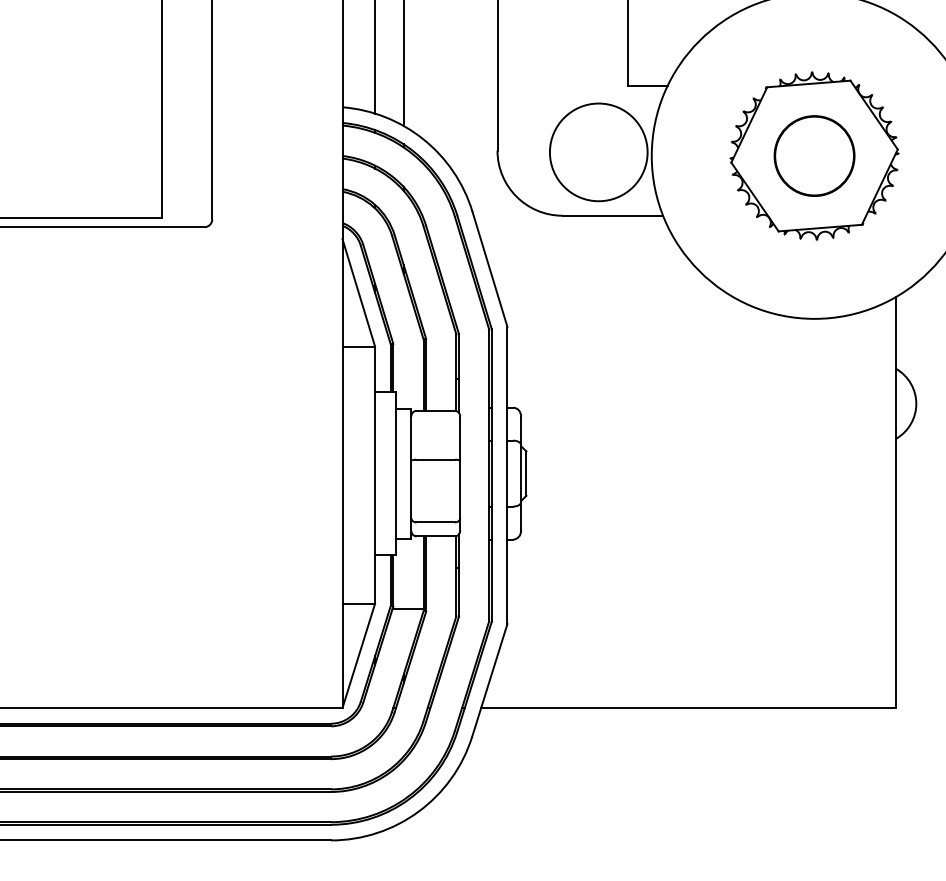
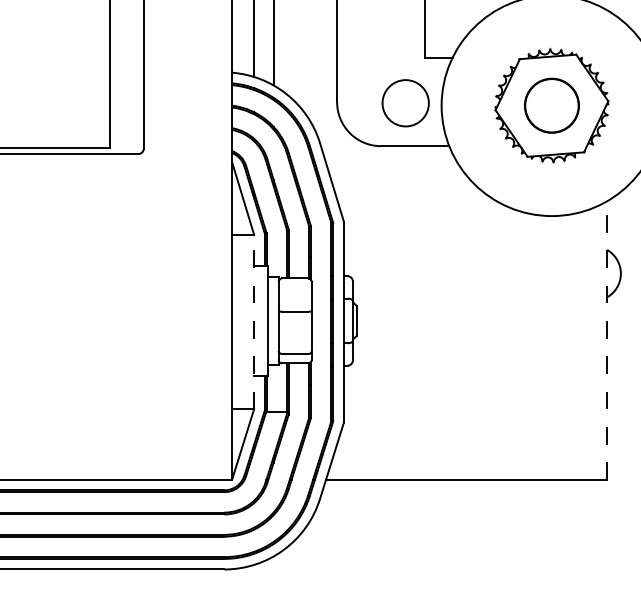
circle: (598, 152) -> (405, 103), size x0.7
line: (375, 474) -> (254, 321), solid -> dashed
line: (896, 502) -> (607, 340), solid -> dashed

